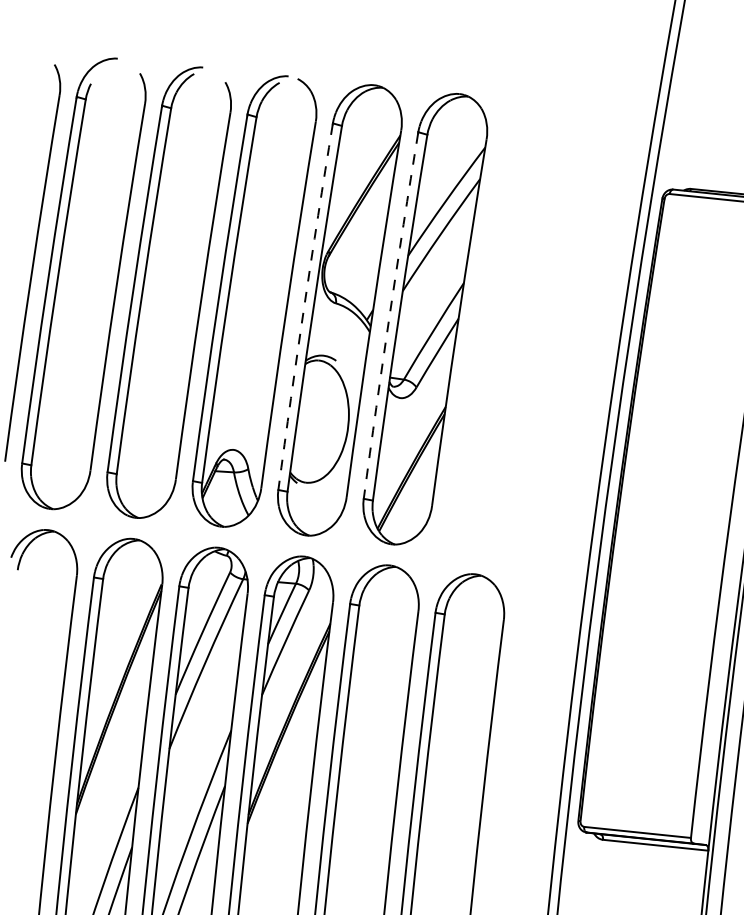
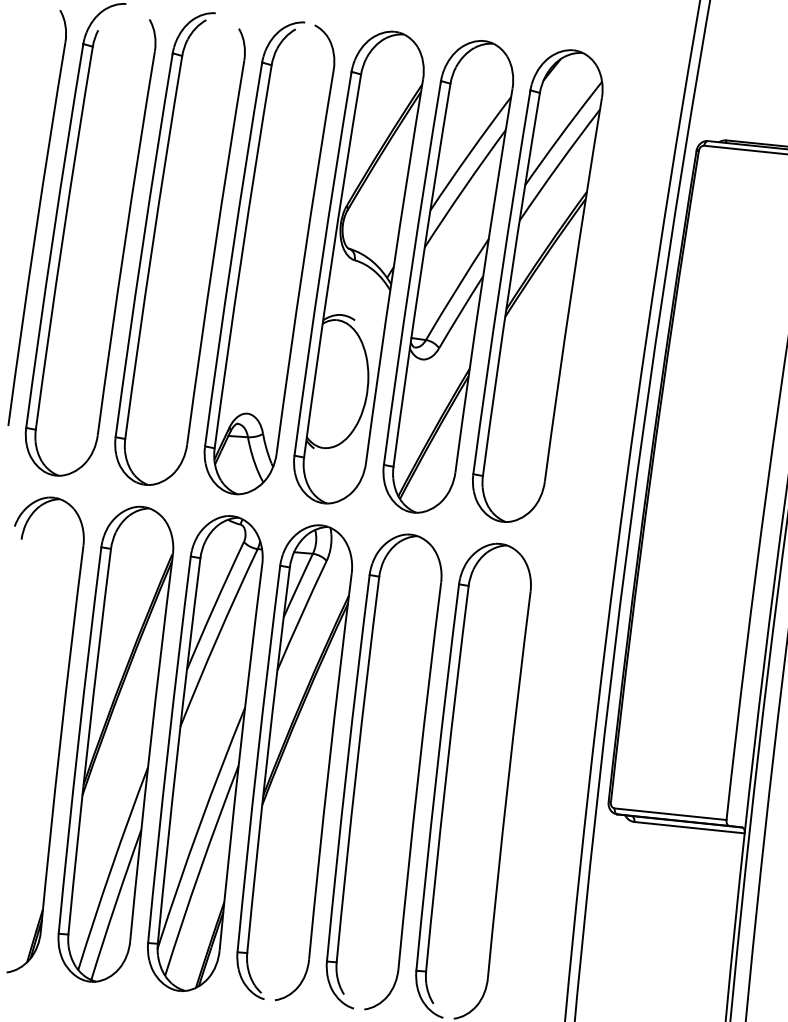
arc: (304, 307) -> (321, 264), dashed -> solid
arc: (389, 316) -> (410, 273), dashed -> solid
part: (510, 327) -> (537, 285), added

